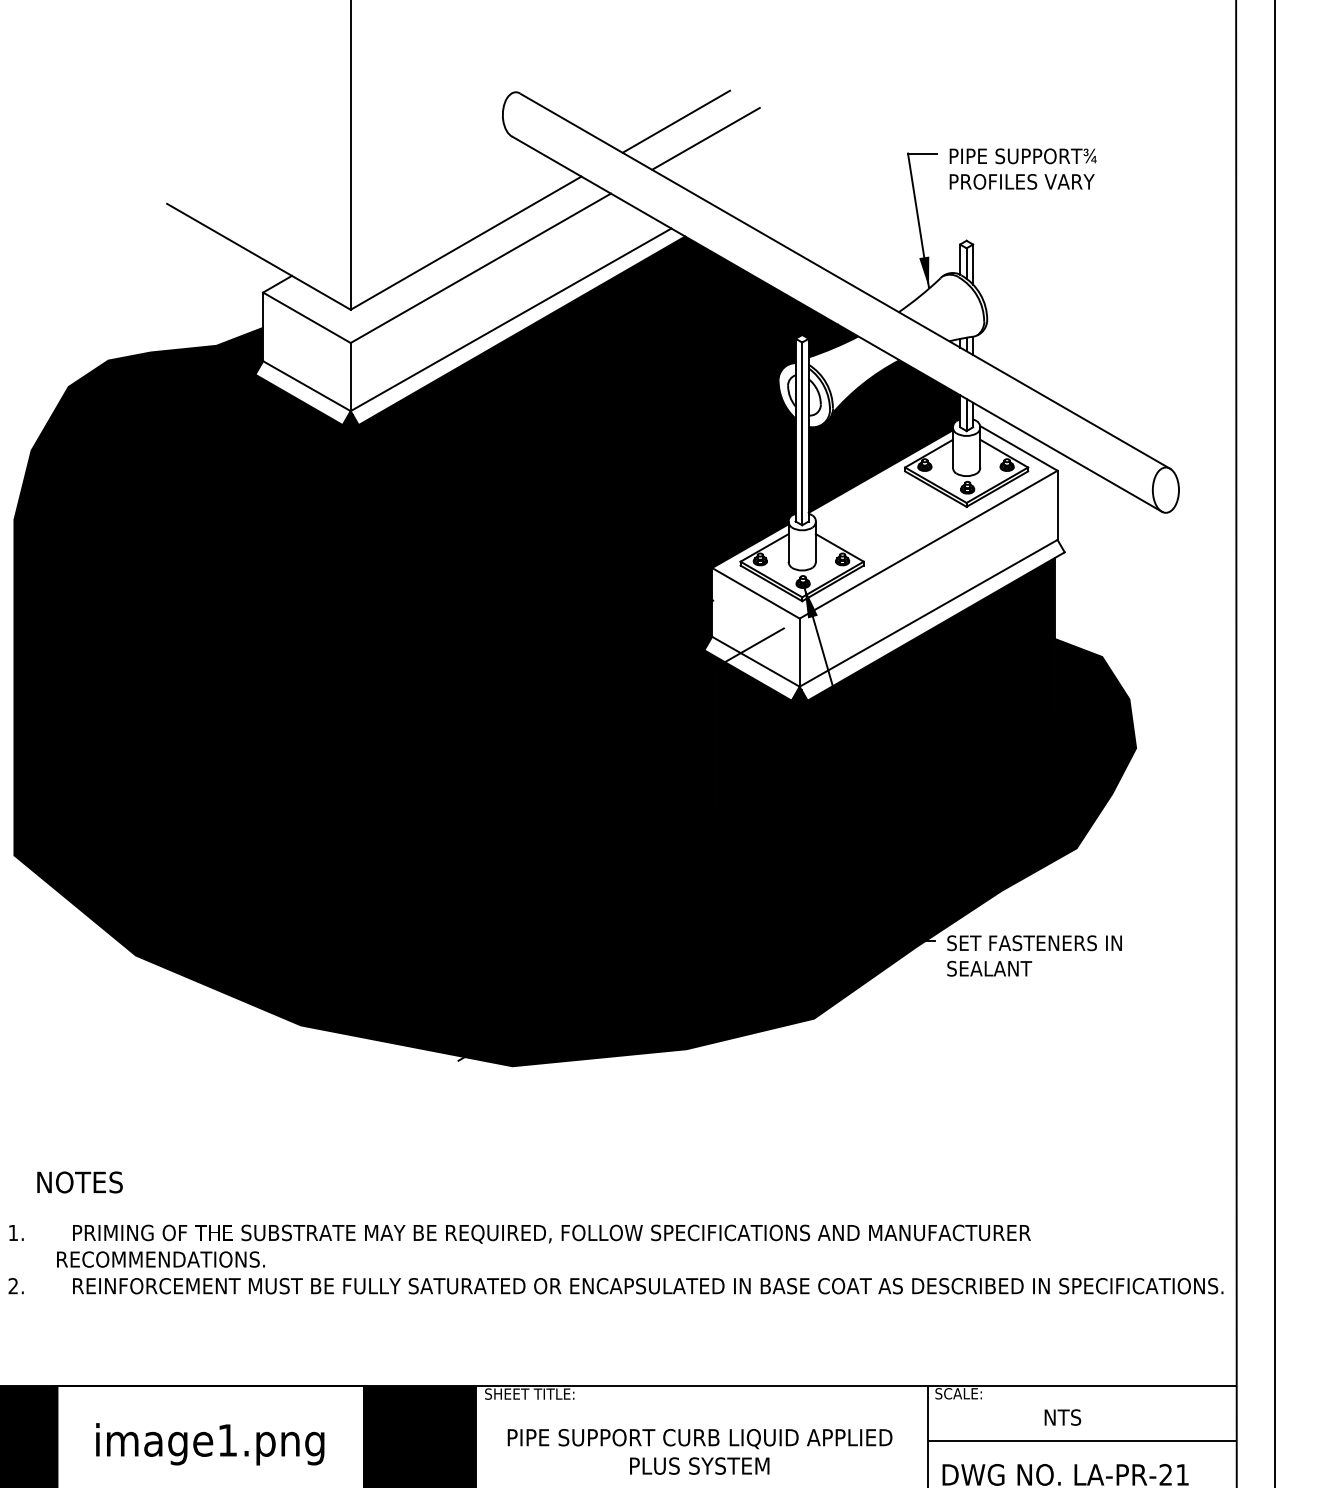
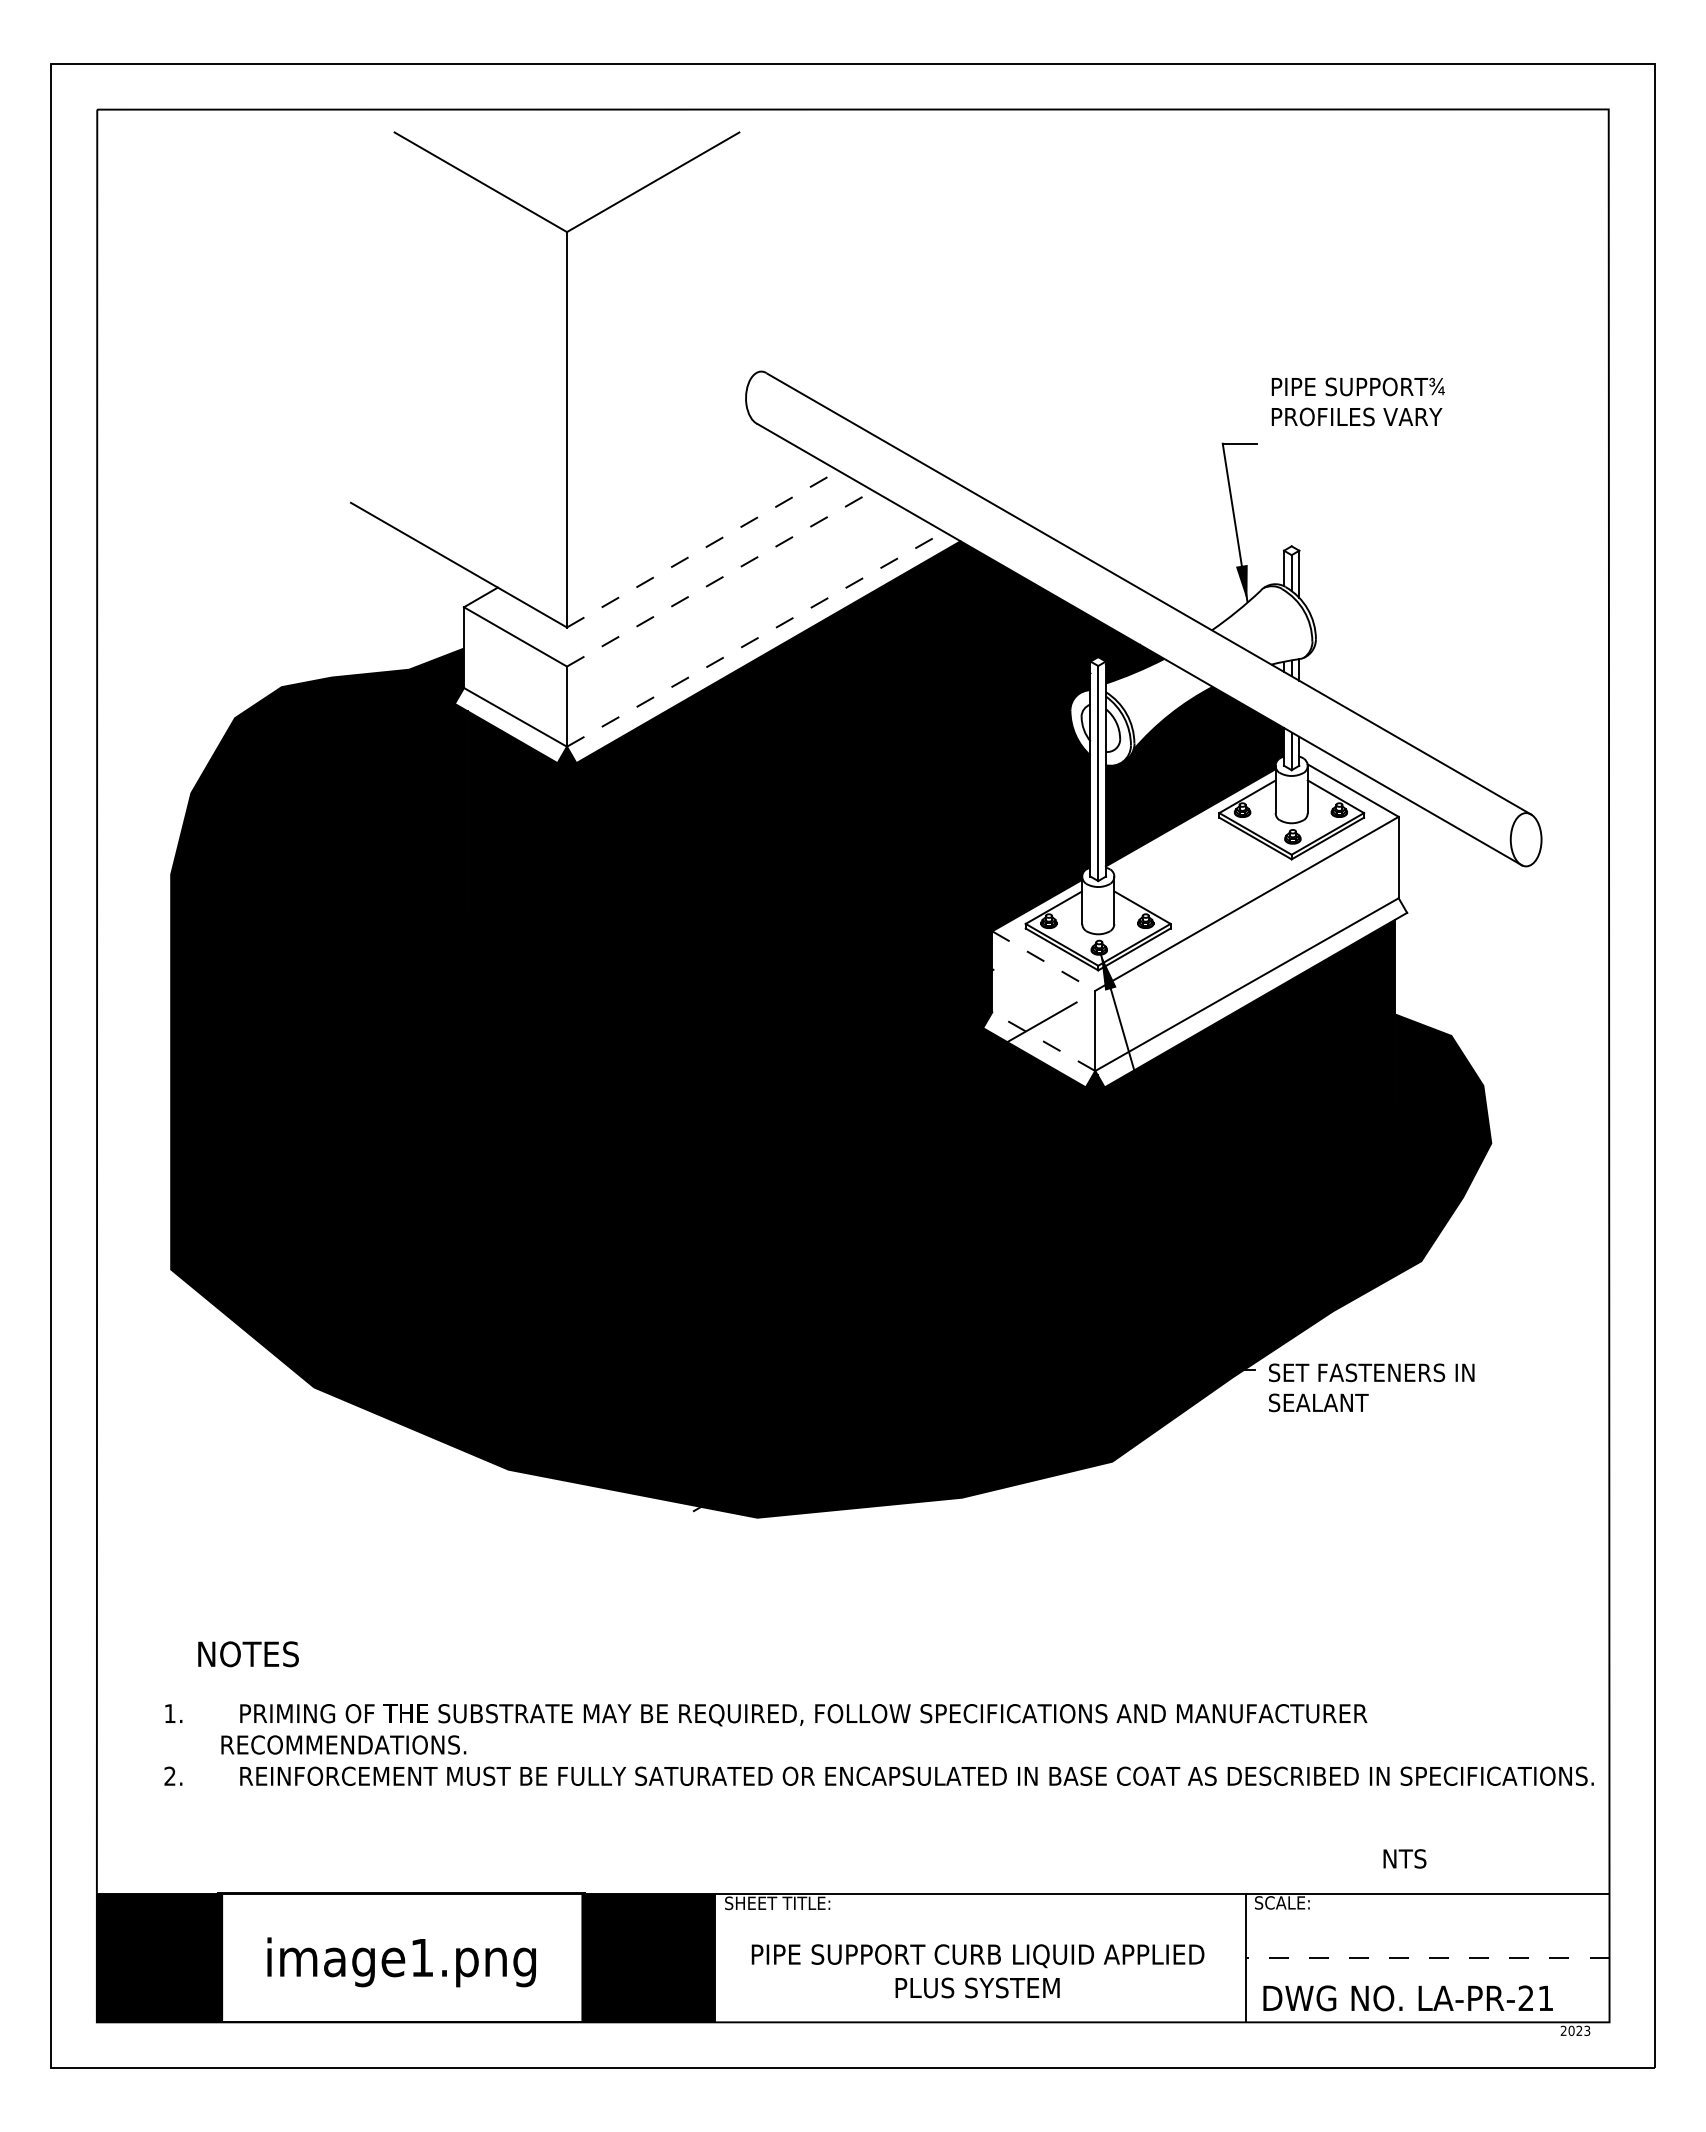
line: (676, 121) -> (950, 405), removed
line: (705, 138) -> (984, 426), removed
text: (1022, 168) -> (1357, 401), moved
line: (465, 243) -> (702, 549), solid -> dashed
line: (481, 268) -> (720, 578), solid -> dashed
line: (511, 319) -> (756, 639), solid -> dashed
line: (756, 593) -> (1044, 961), solid -> dashed
line: (755, 661) -> (1043, 1041), solid -> dashed
text: (1062, 1417) -> (1404, 1858), moved
line: (1082, 1441) -> (1427, 1958), solid -> dashed

